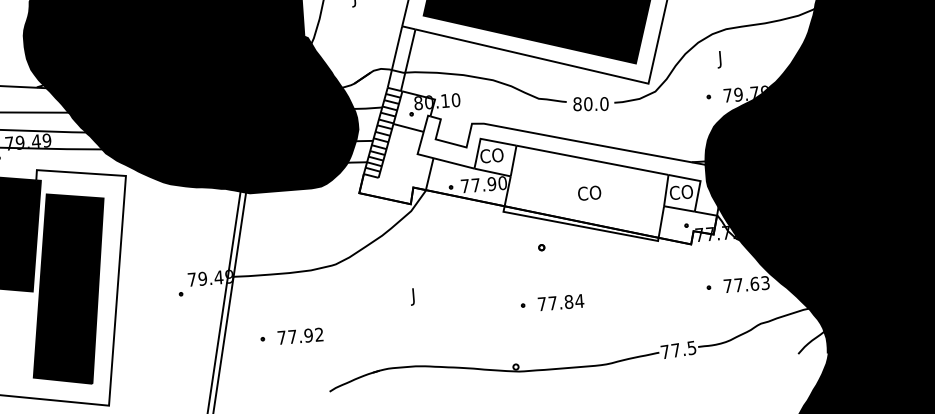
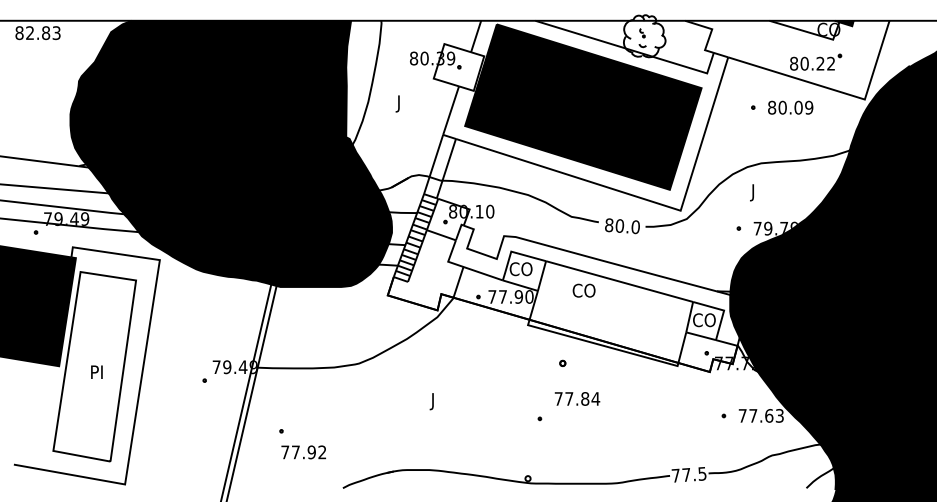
text: (588, 193) -> (583, 290), moved
fill: (68, 288) -> (94, 366), removed
text: (561, 302) -> (577, 398), moved
text: (300, 336) -> (303, 452), moved

